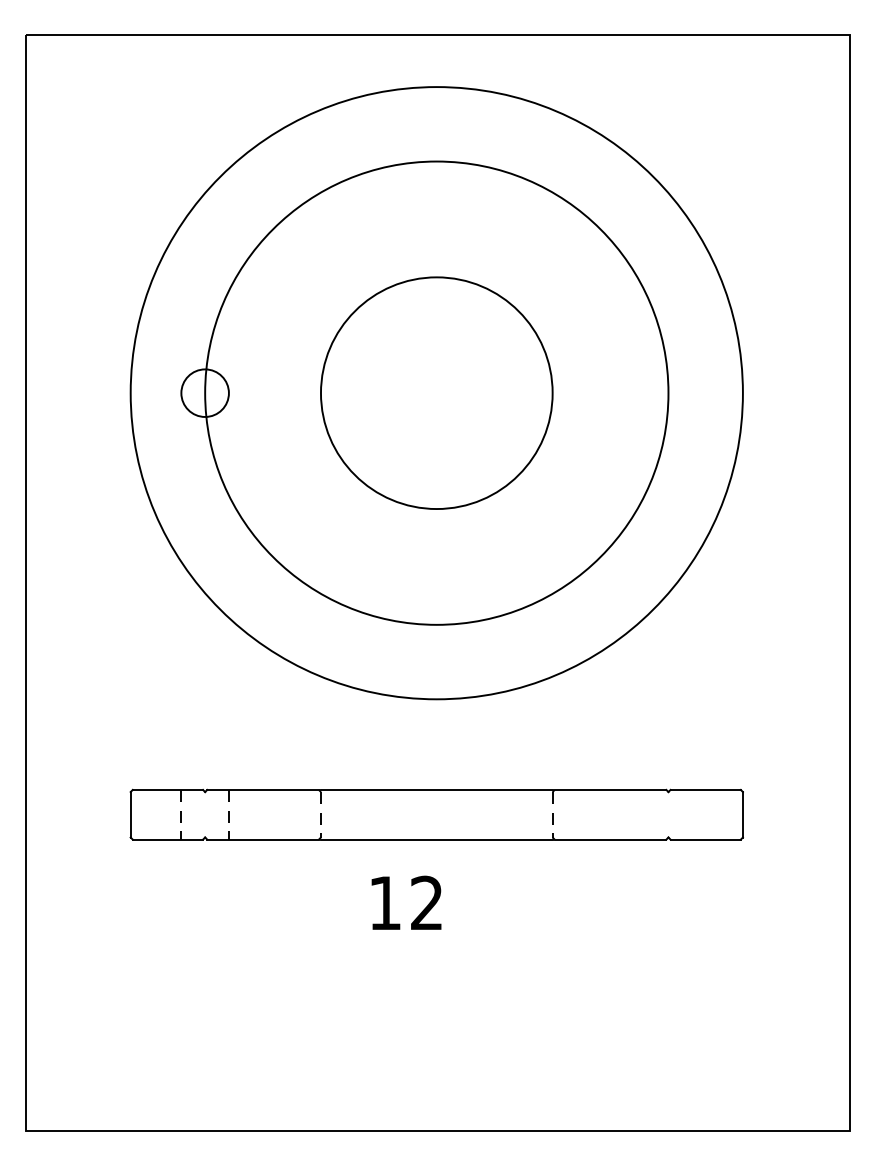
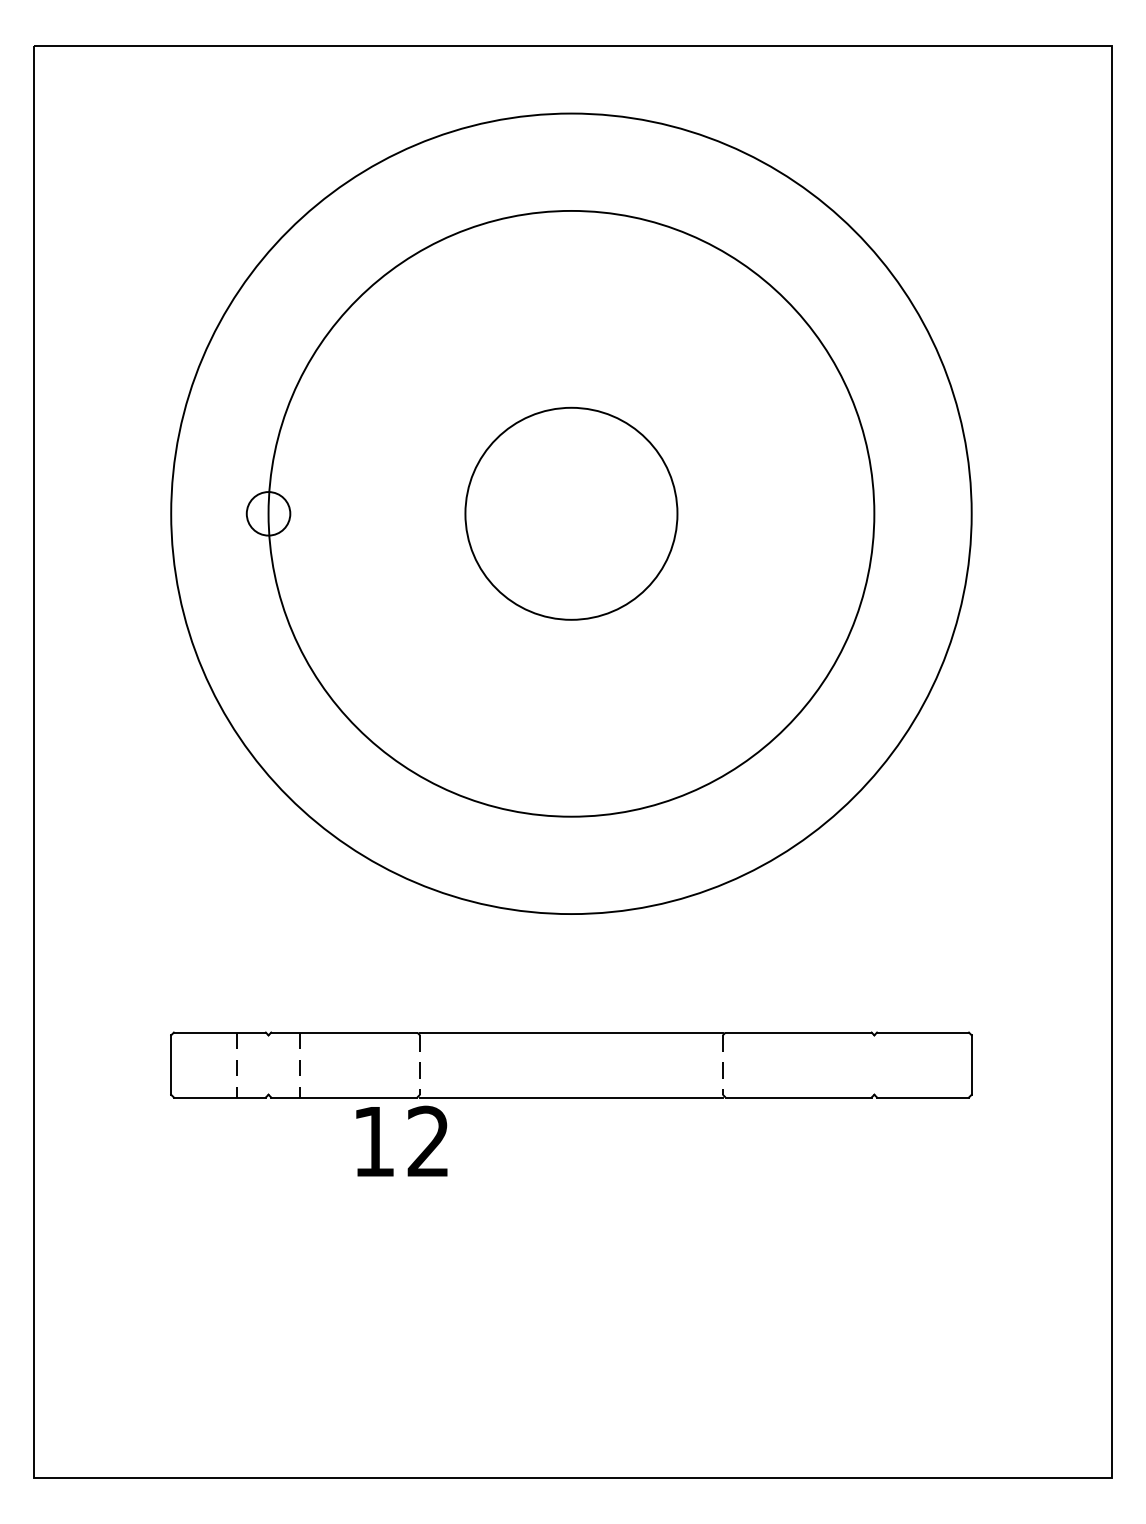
circle: (205, 392) -> (268, 513), size x0.7
circle: (436, 392) -> (571, 513), size x0.7
text: (406, 902) -> (401, 1140), moved

